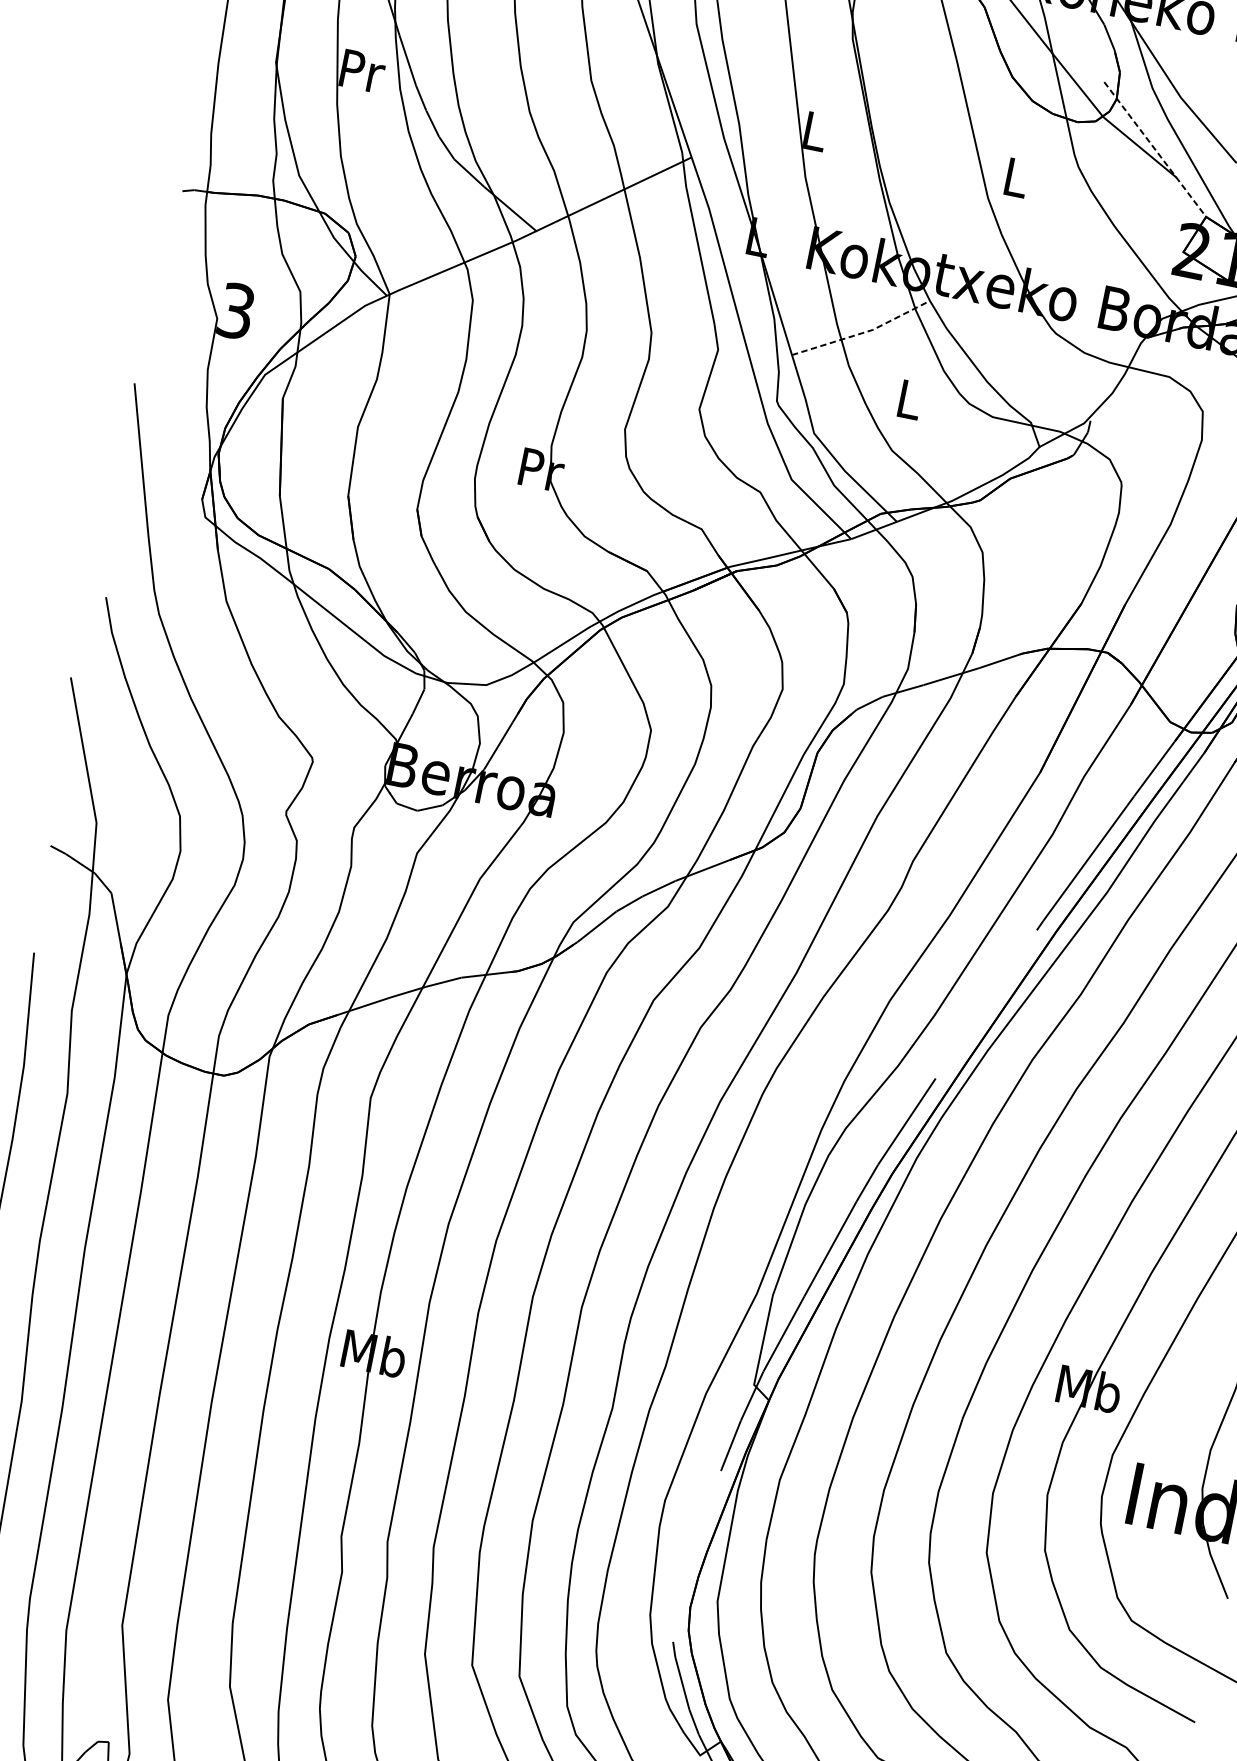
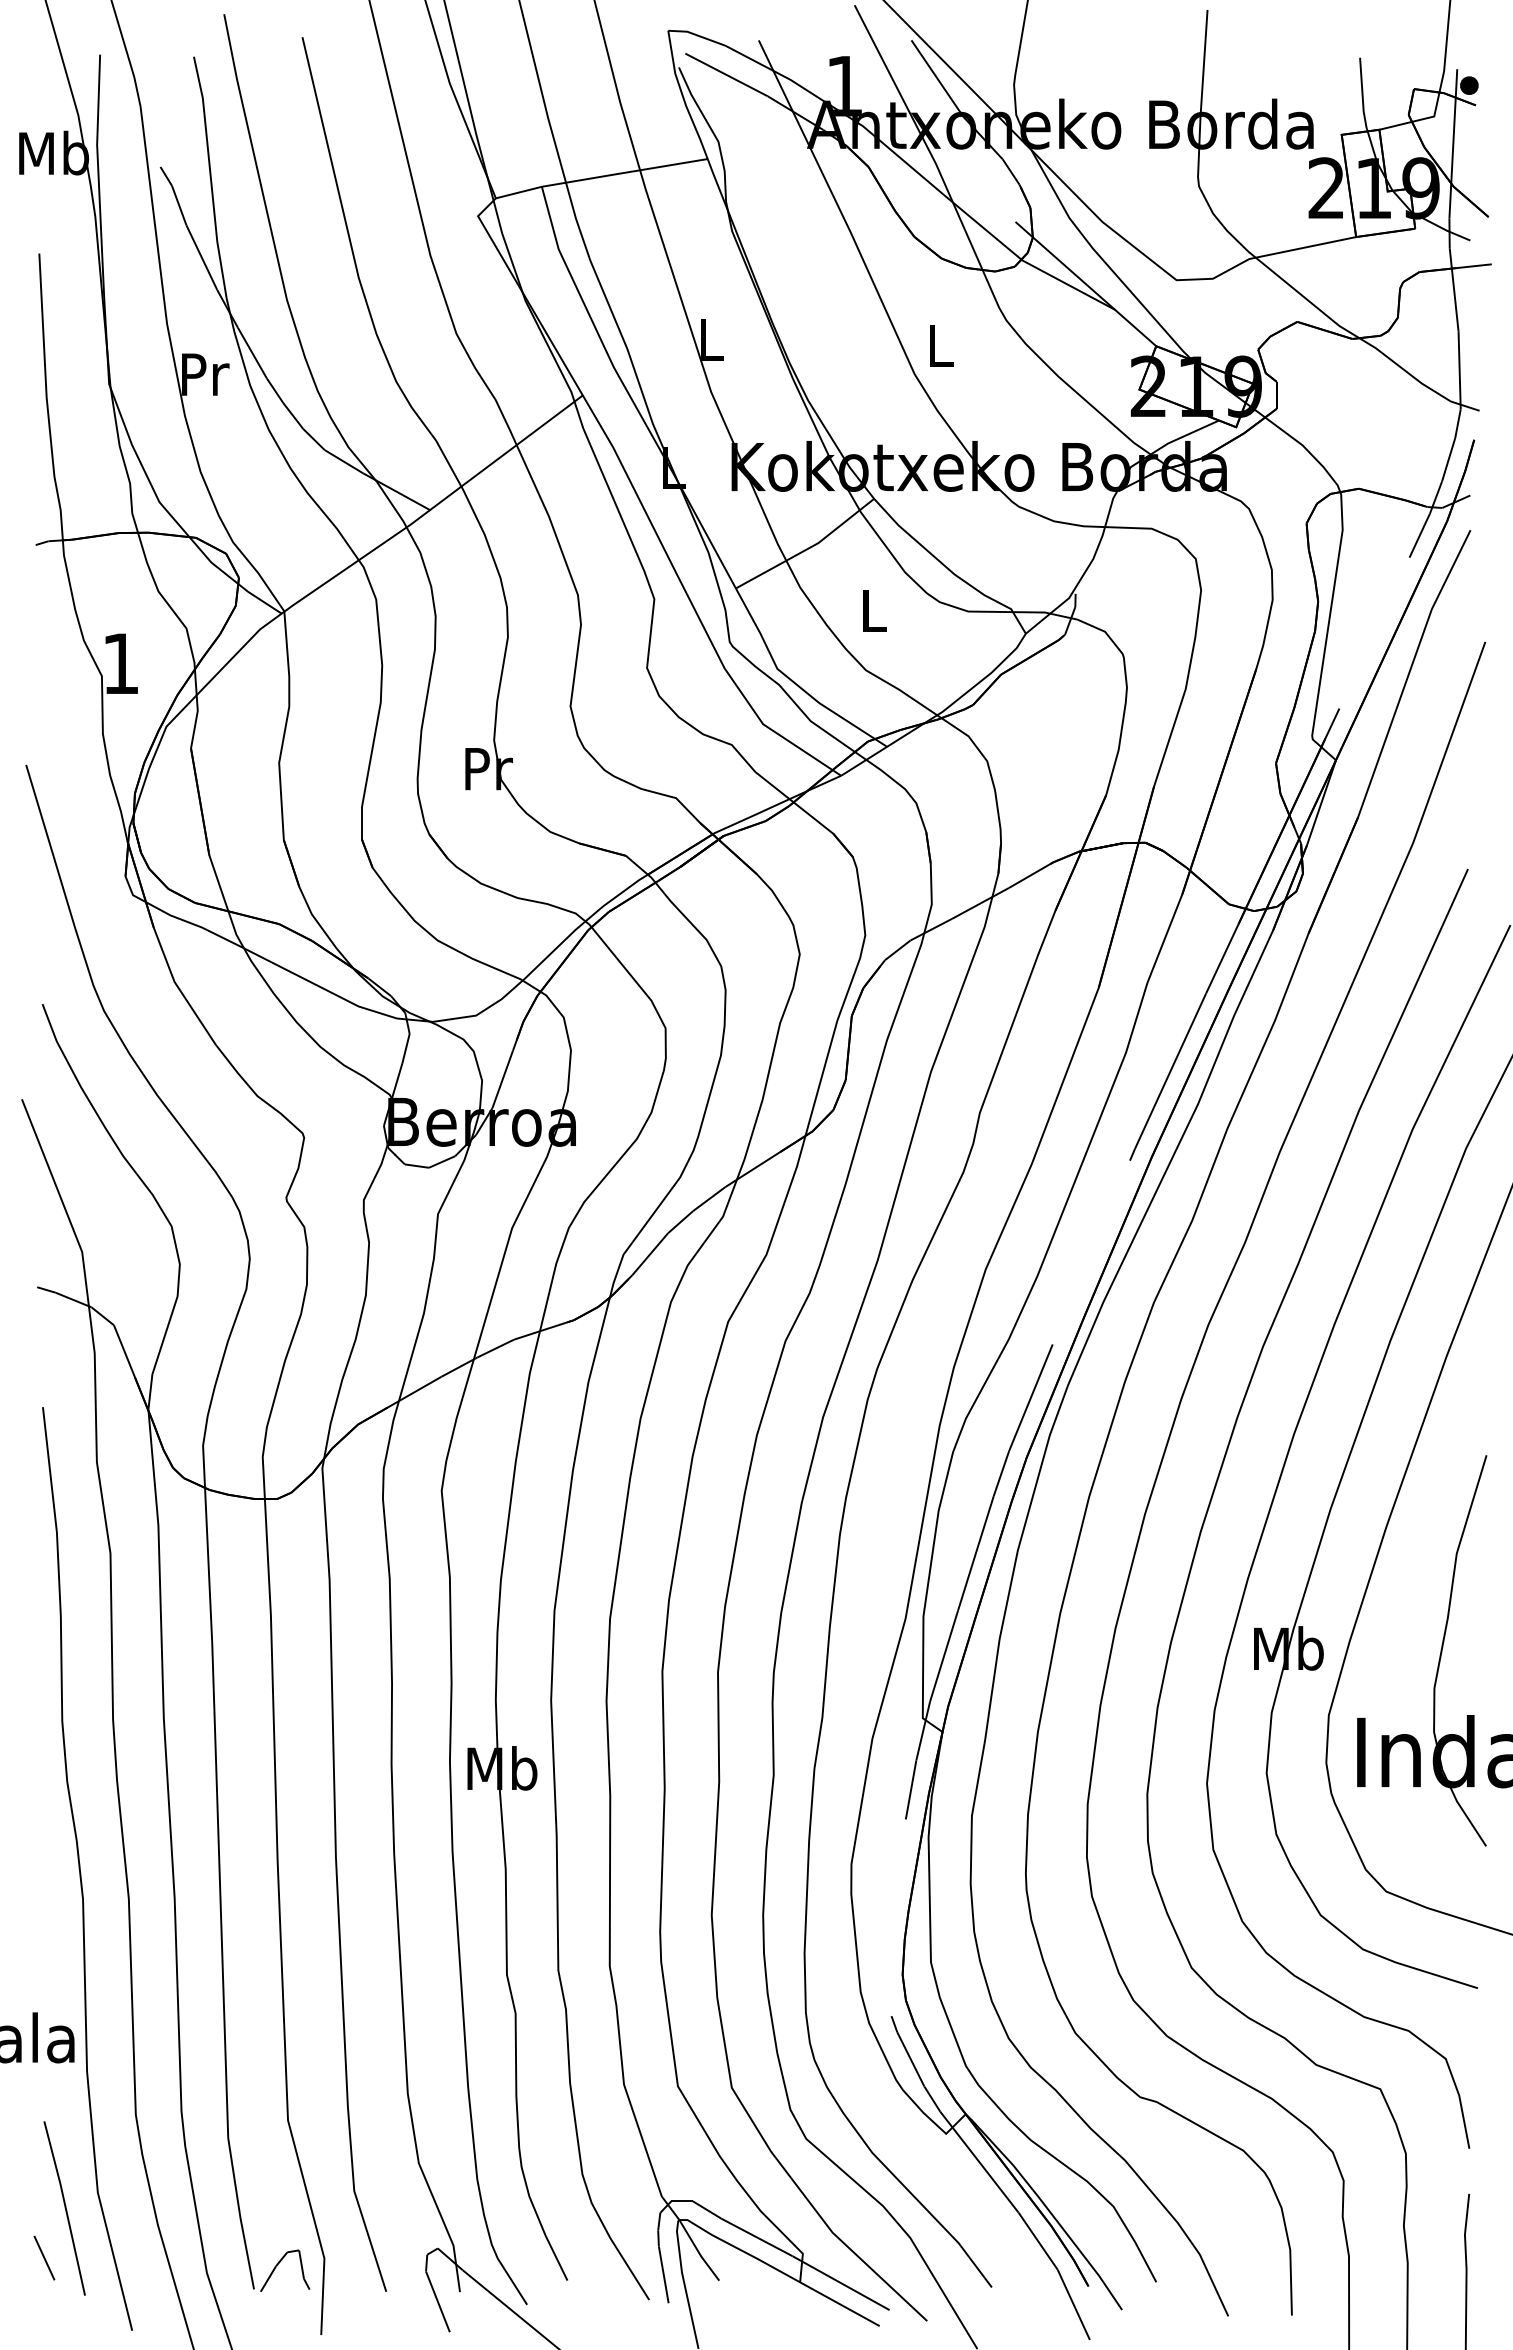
line: (1154, 149) -> (1085, 284), dashed -> solid
text: (235, 310) -> (120, 663), 3 -> 1
line: (863, 332) -> (808, 548), dashed -> solid

